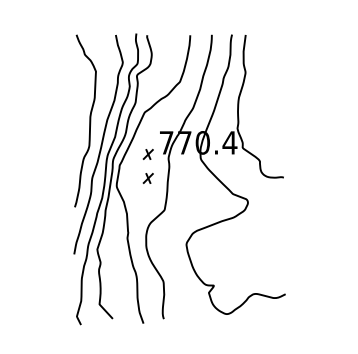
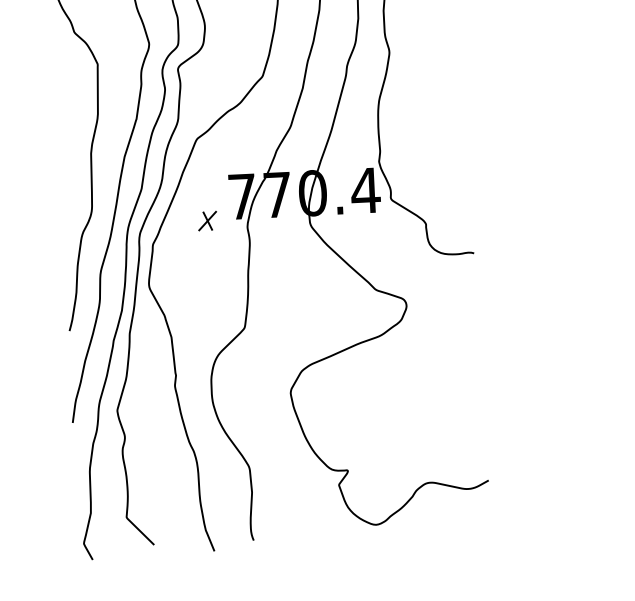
part: (147, 178) -> (208, 267), removed

